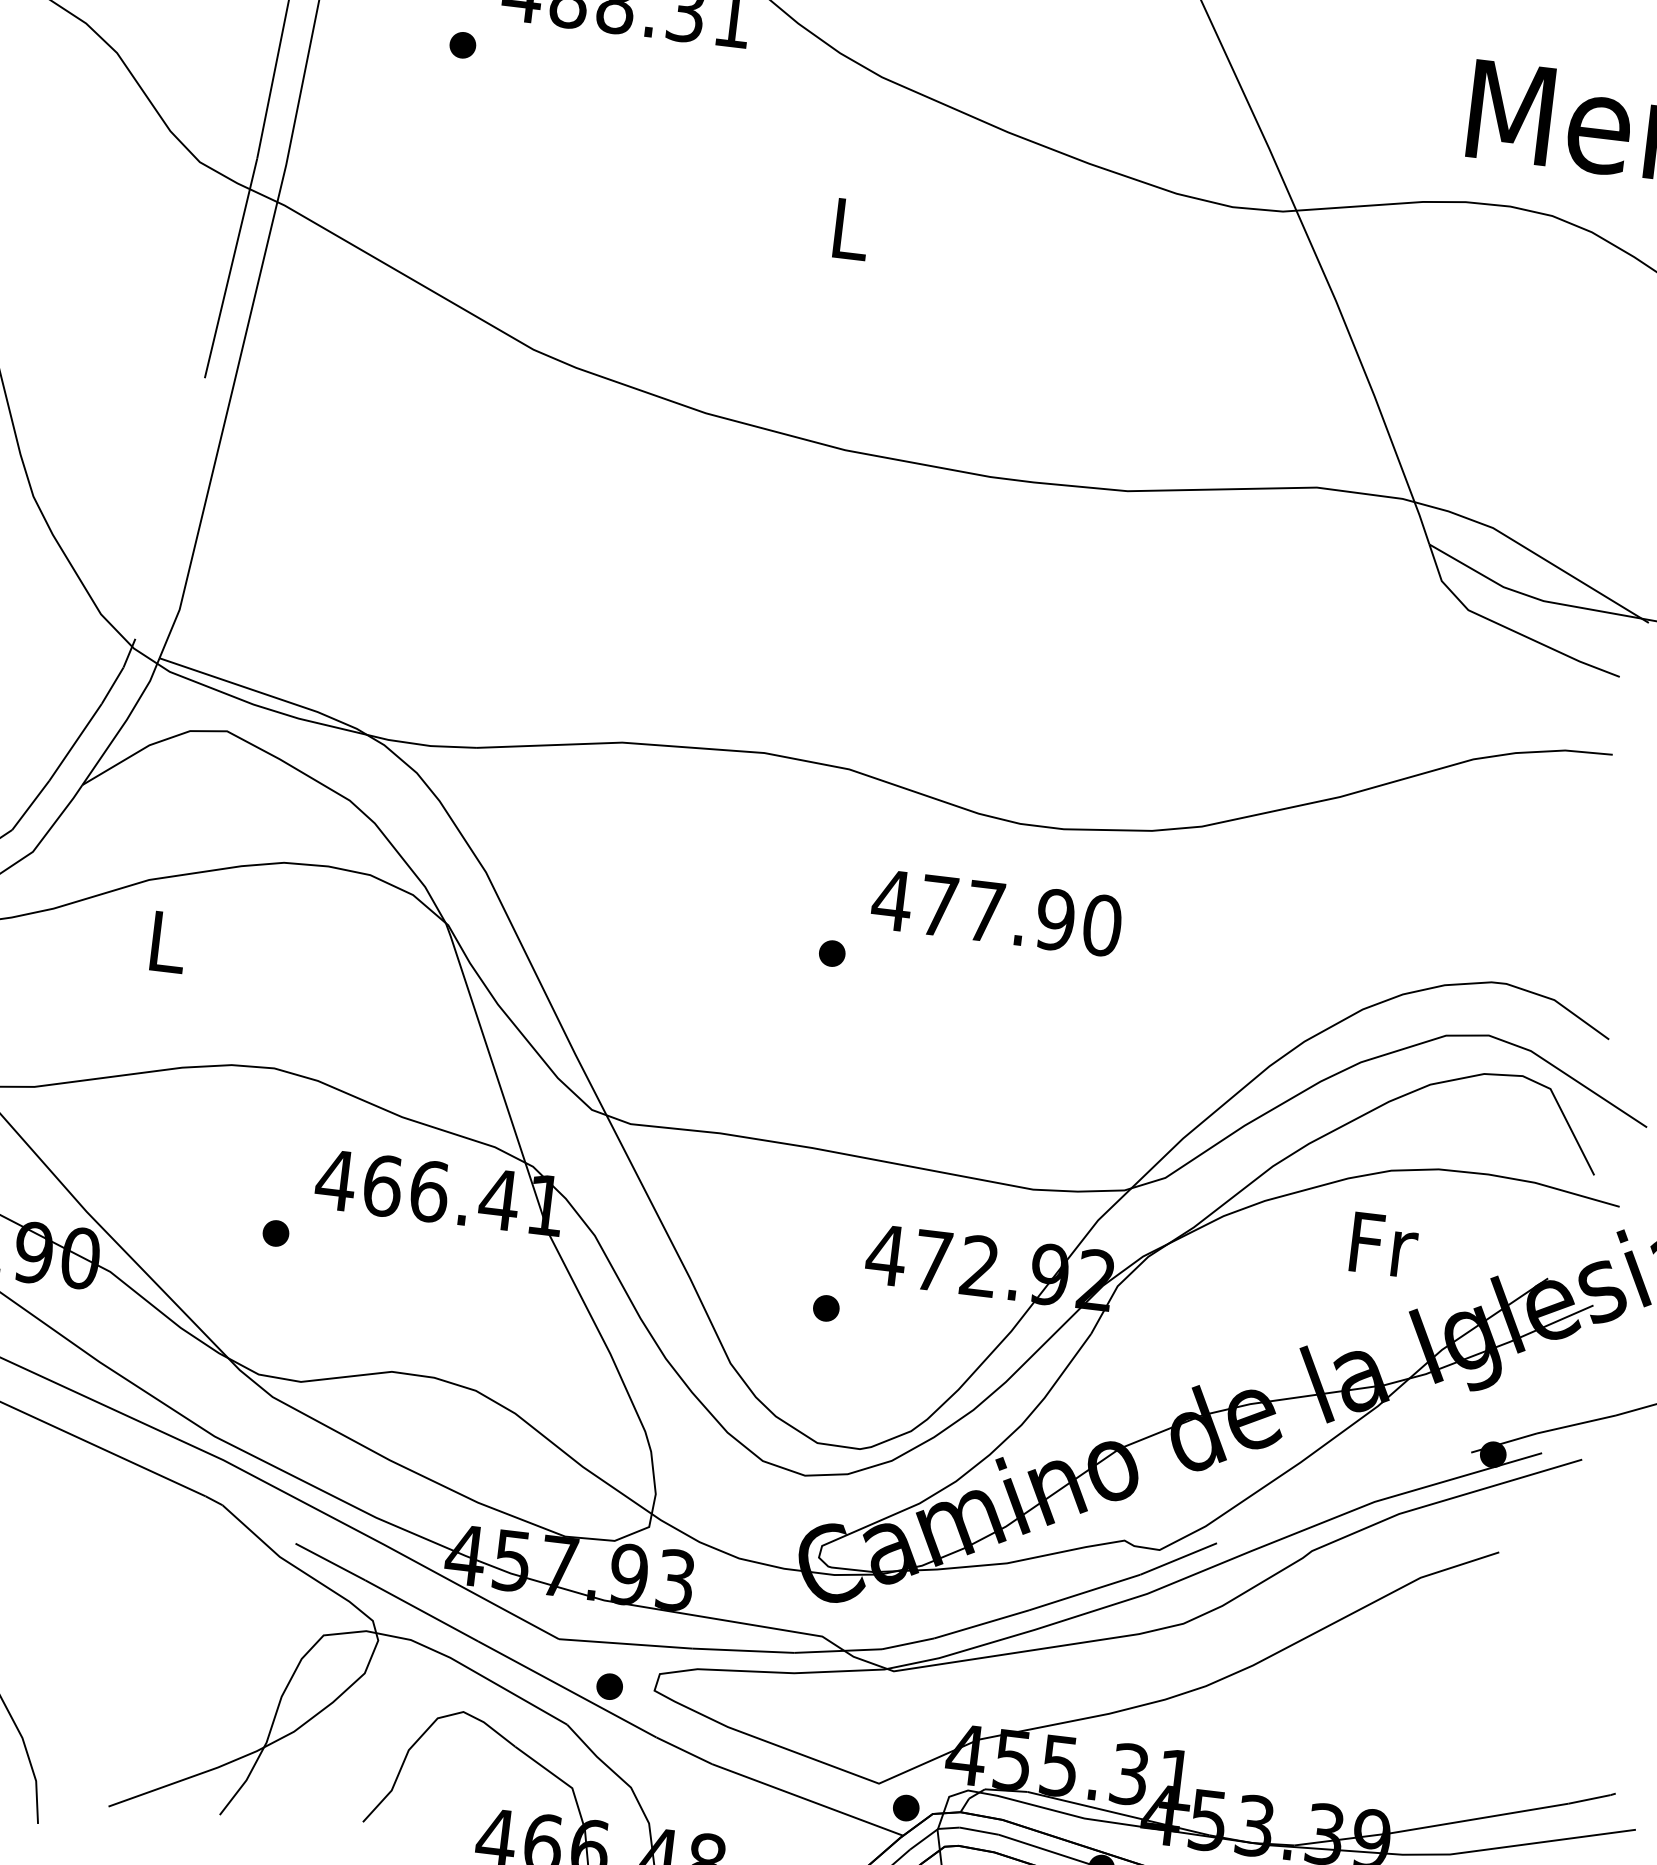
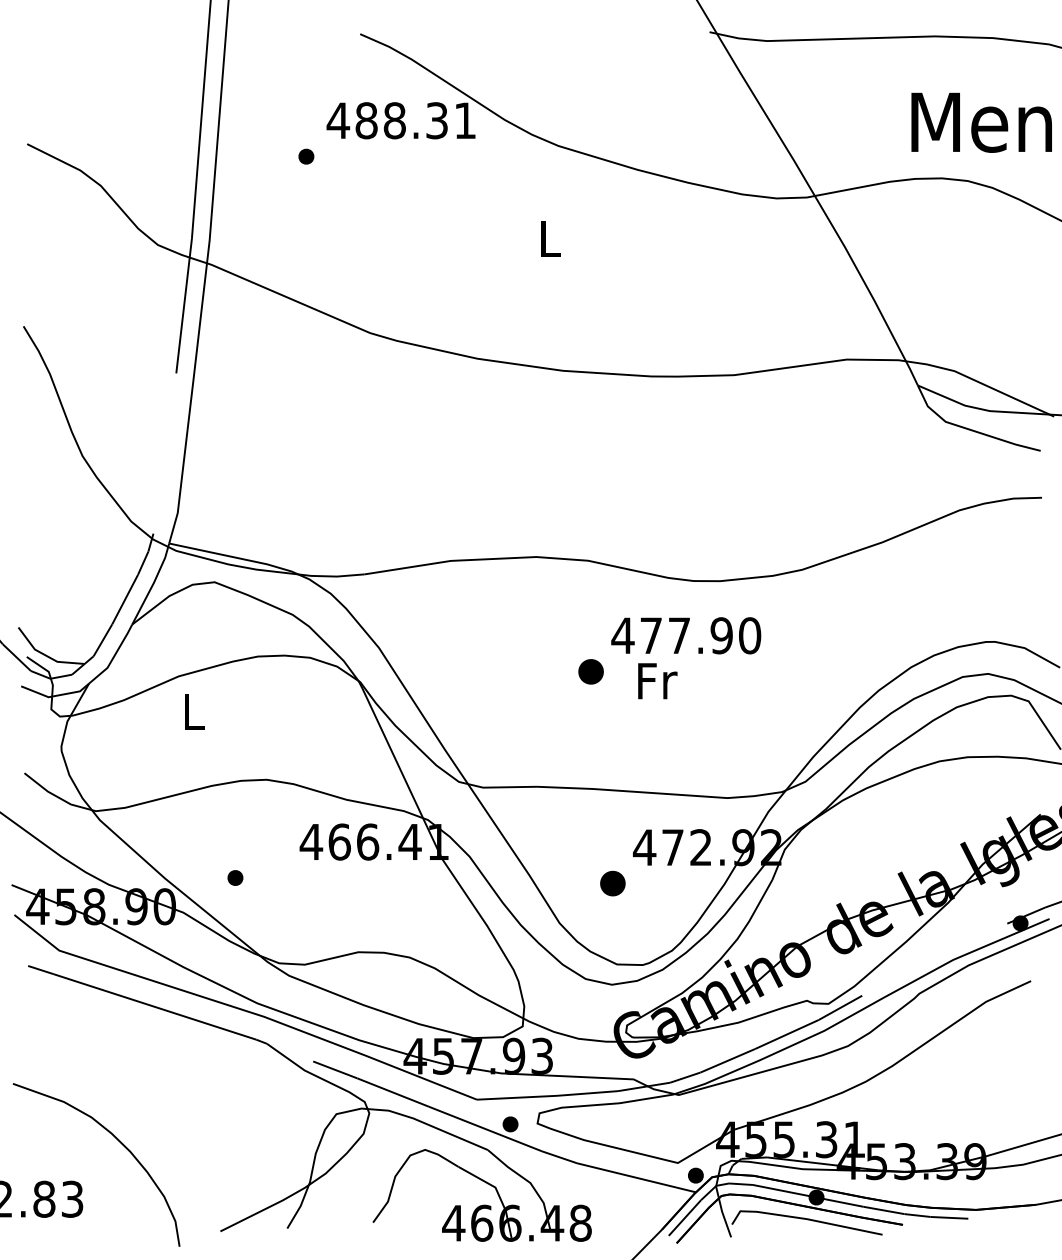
part: (831, 953) -> (590, 671), size x1.6
part: (276, 1232) -> (235, 877), moved
text: (1383, 1245) -> (657, 681), moved
part: (825, 1308) -> (612, 883), size x1.6

